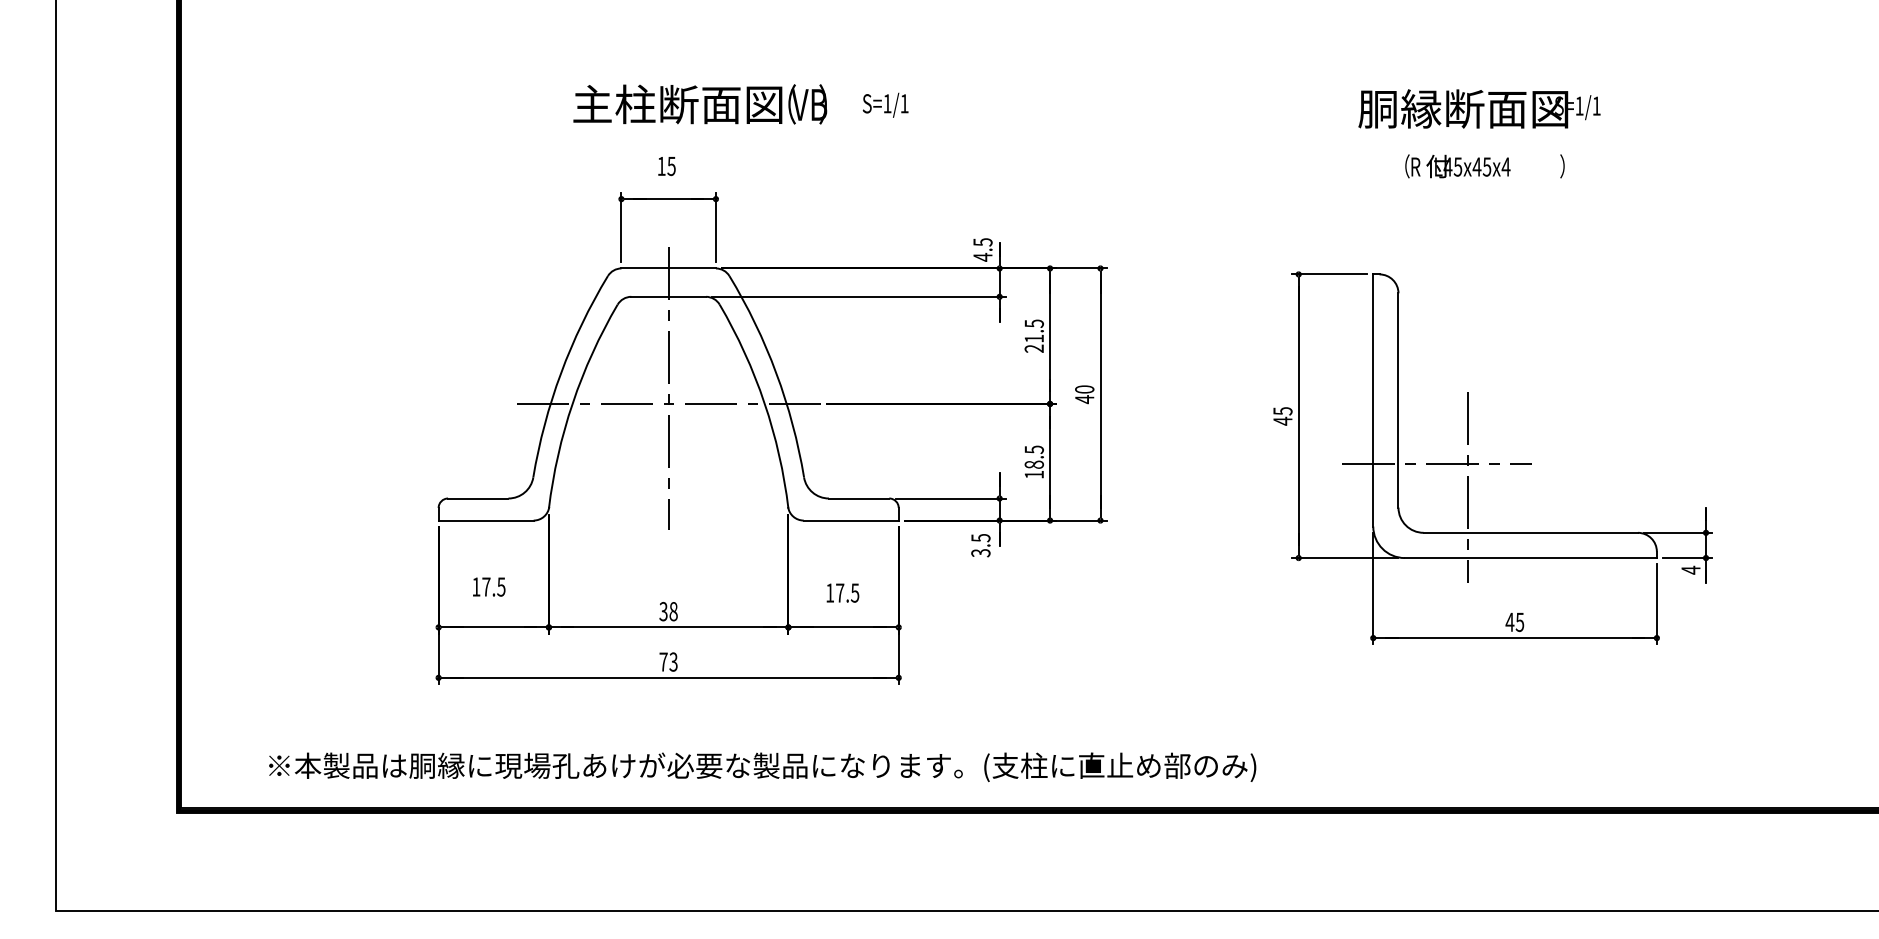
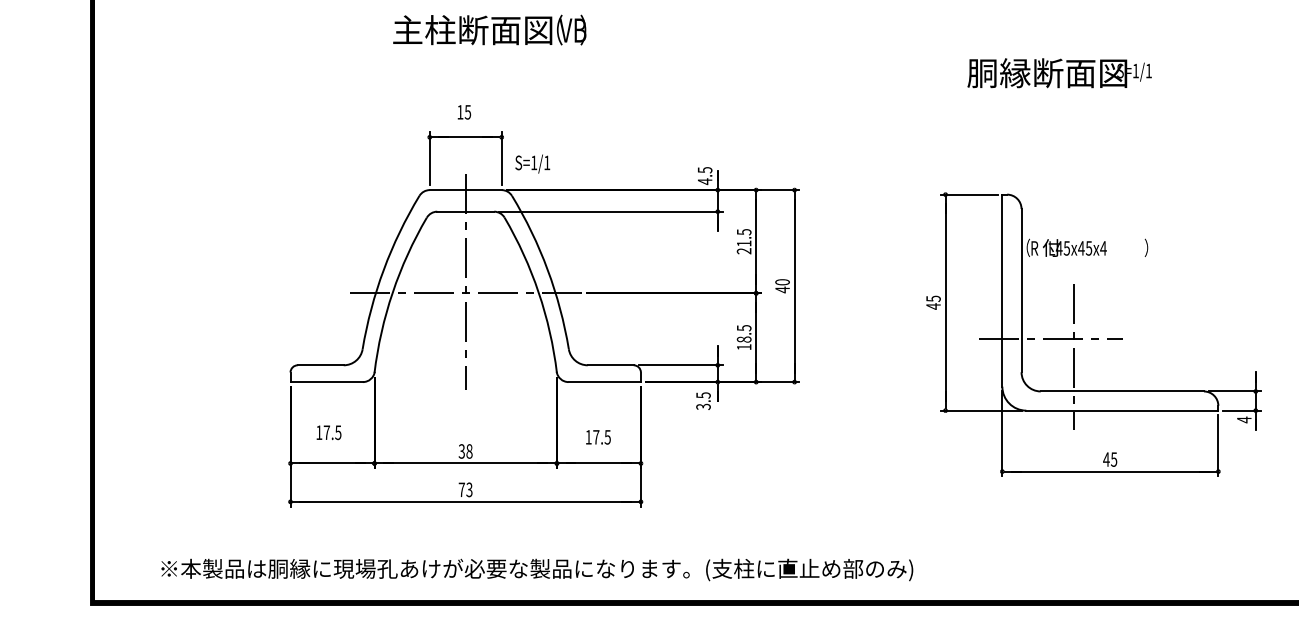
text: (700, 104) -> (489, 30), moved
text: (885, 104) -> (532, 163), moved
text: (1479, 108) -> (1059, 72), moved
text: (1484, 166) -> (1087, 248), moved

